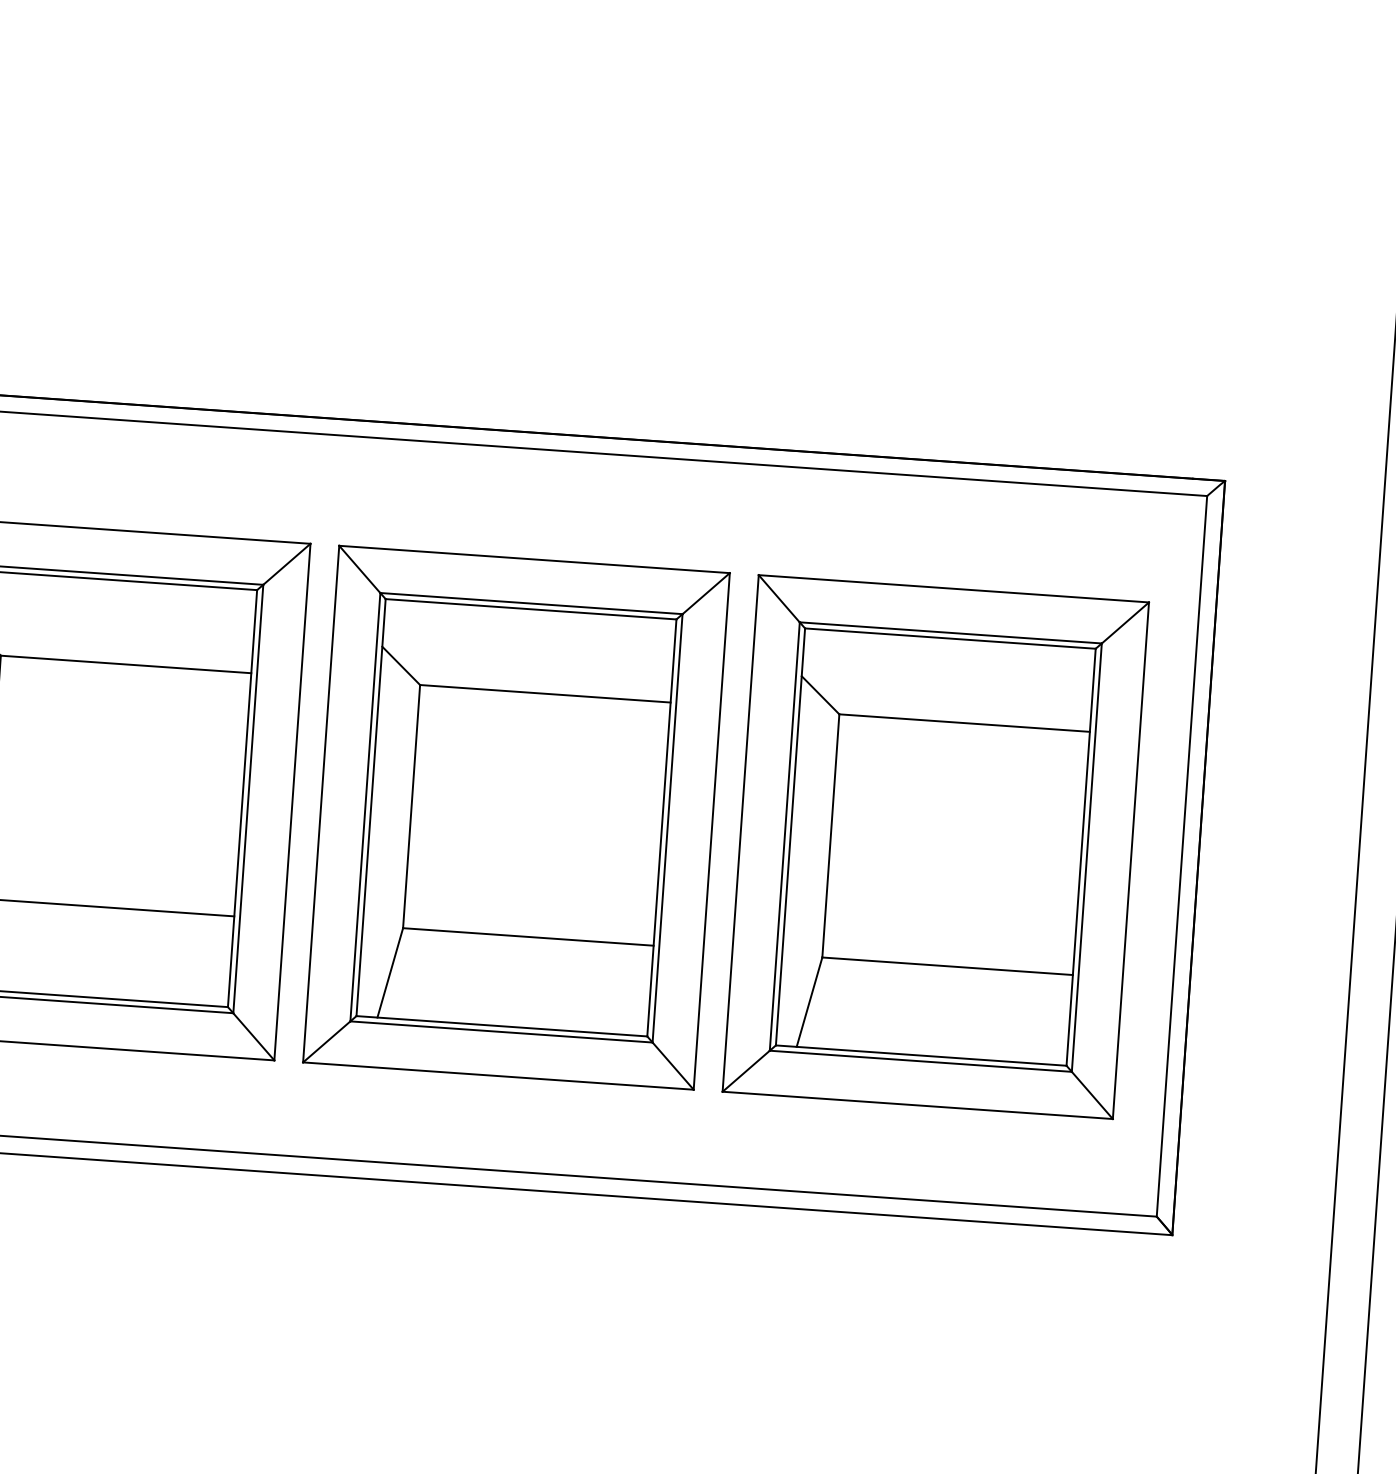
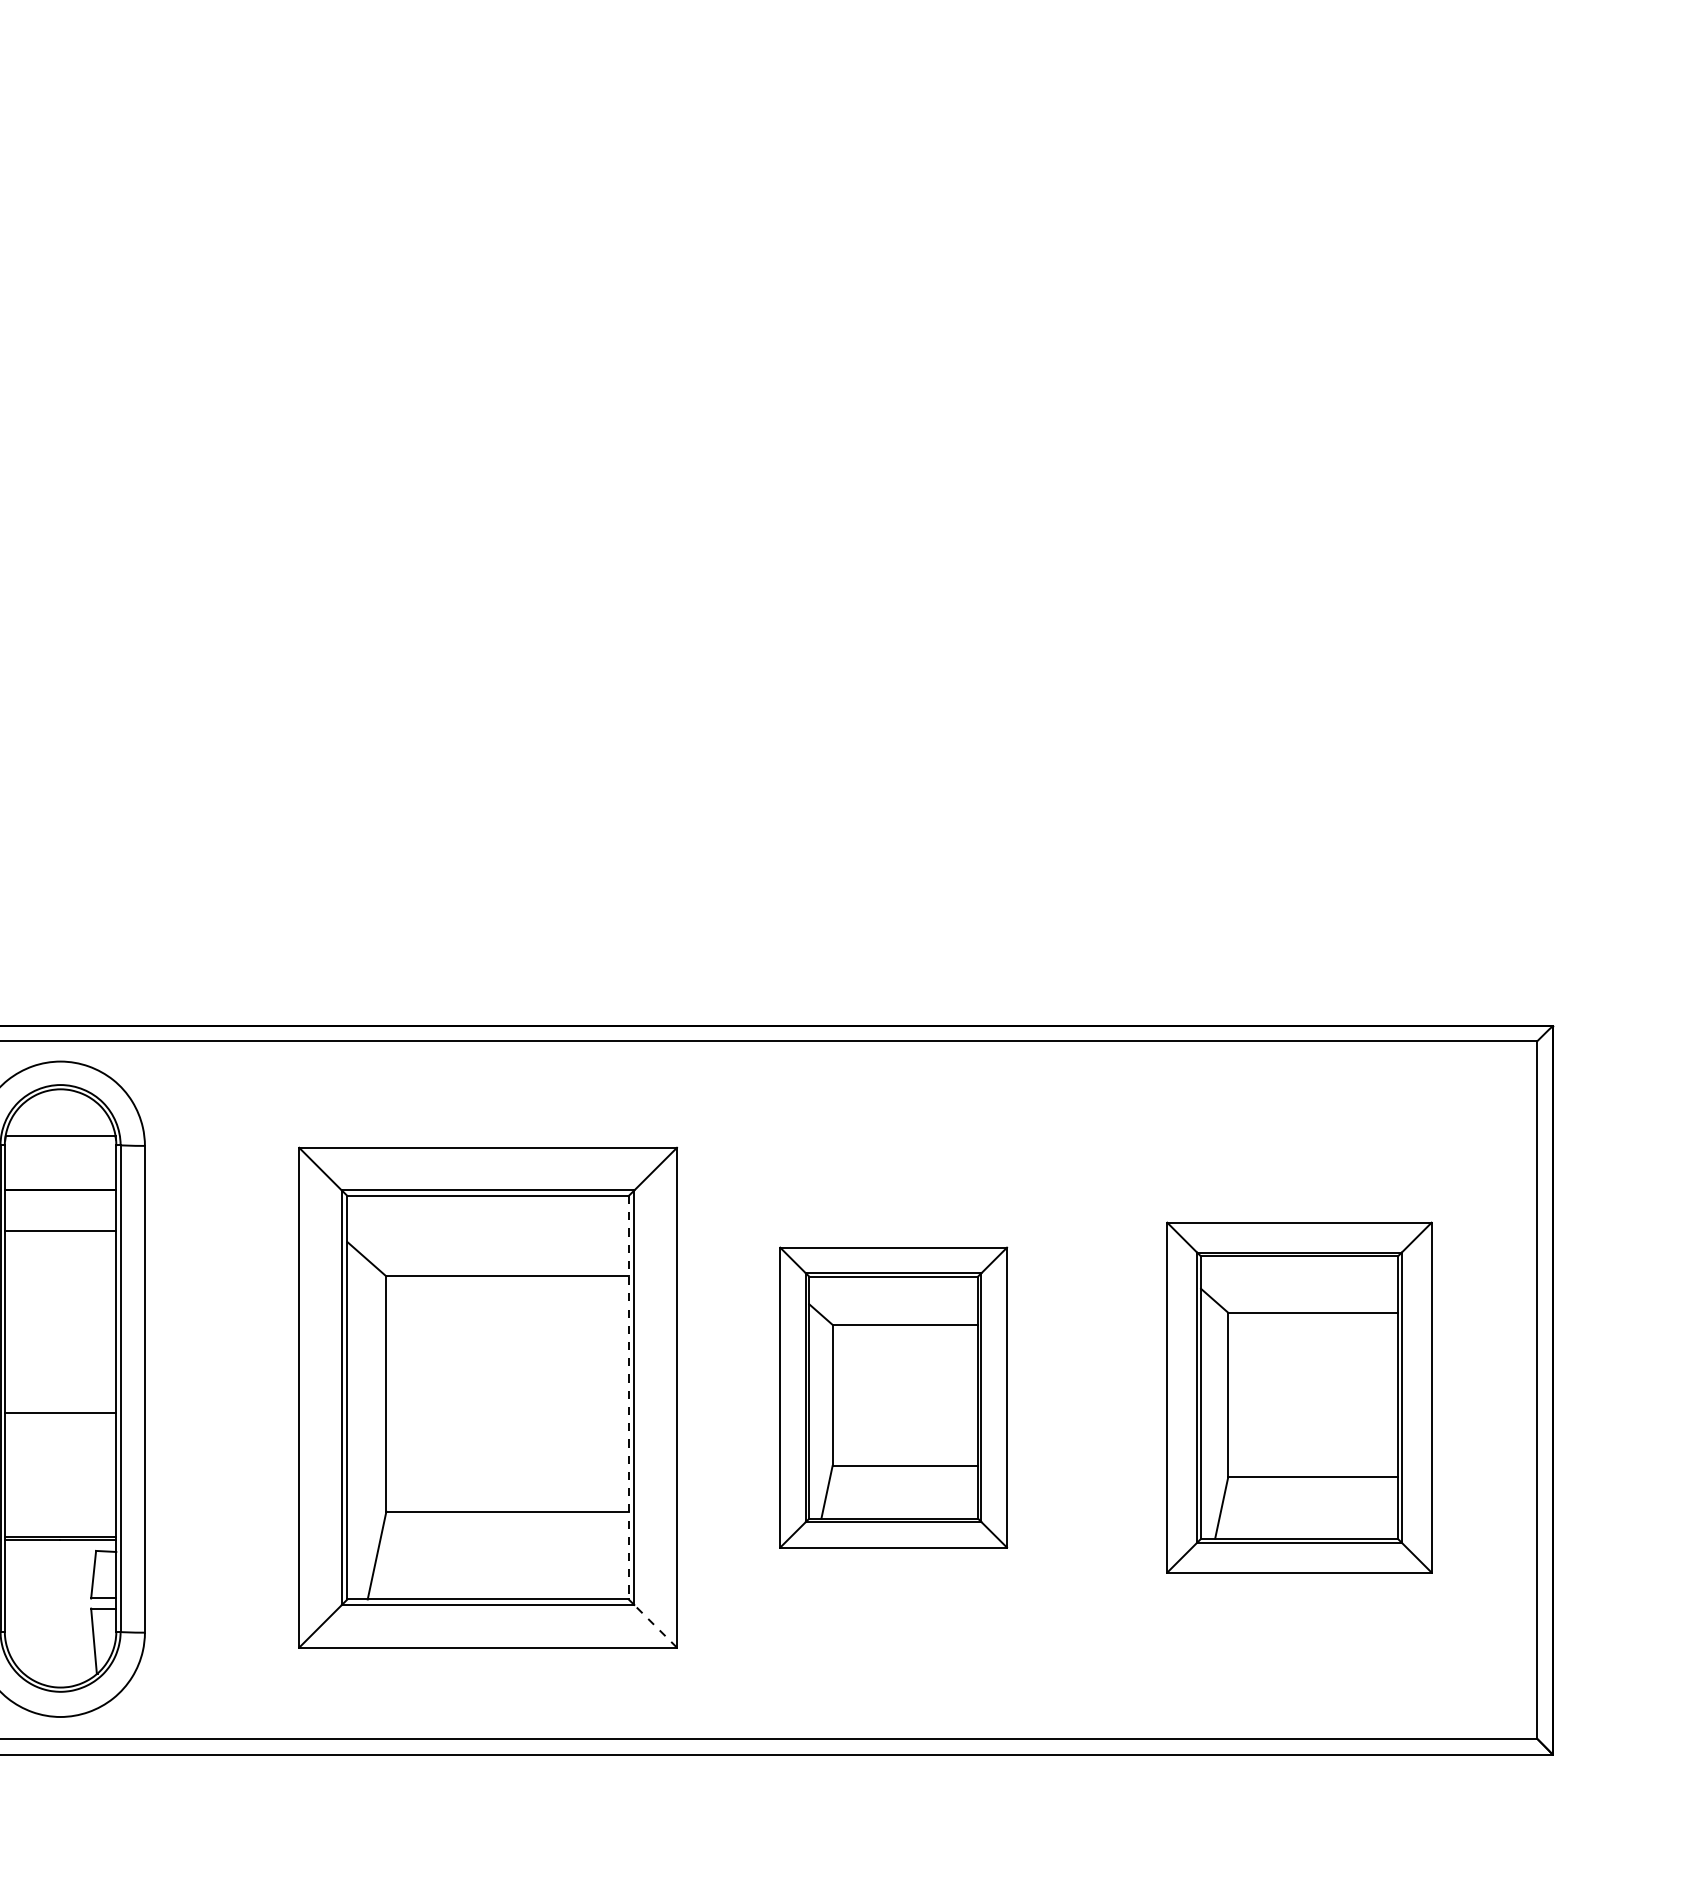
line: (242, 798) -> (628, 1397), solid -> dashed
part: (516, 817) -> (893, 1397), size x0.6
part: (935, 846) -> (1299, 1397), size x0.7
line: (253, 1035) -> (655, 1625), solid -> dashed

